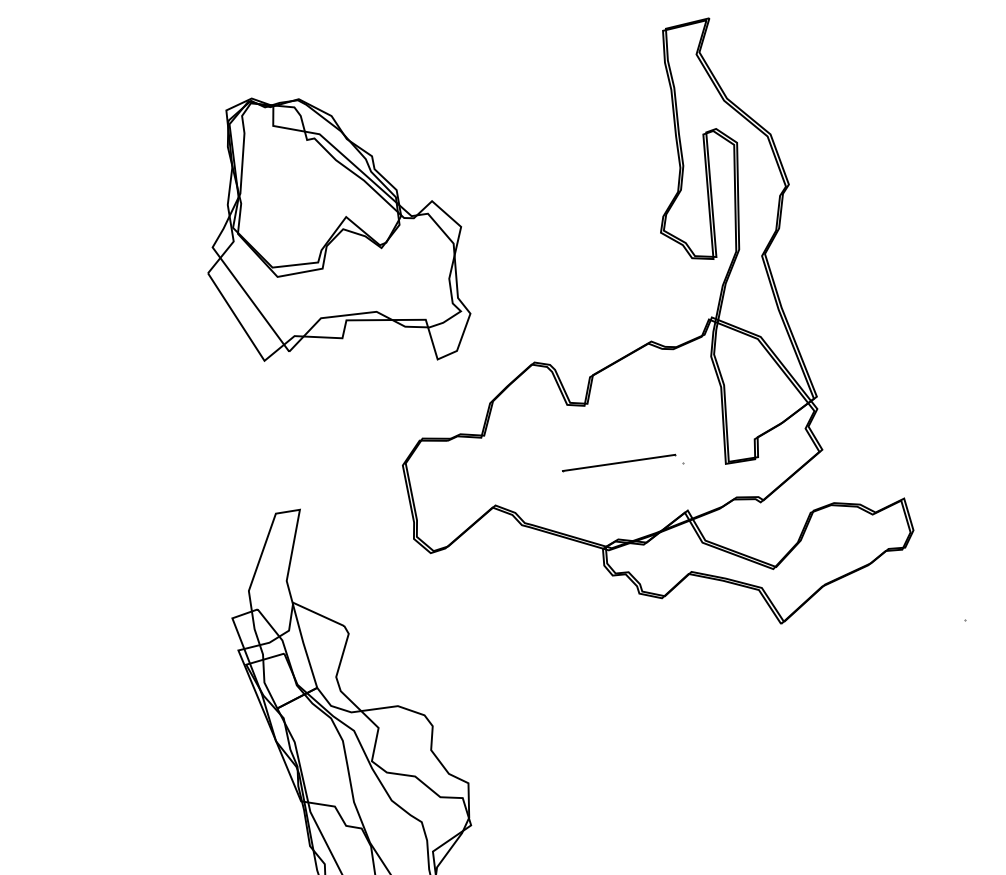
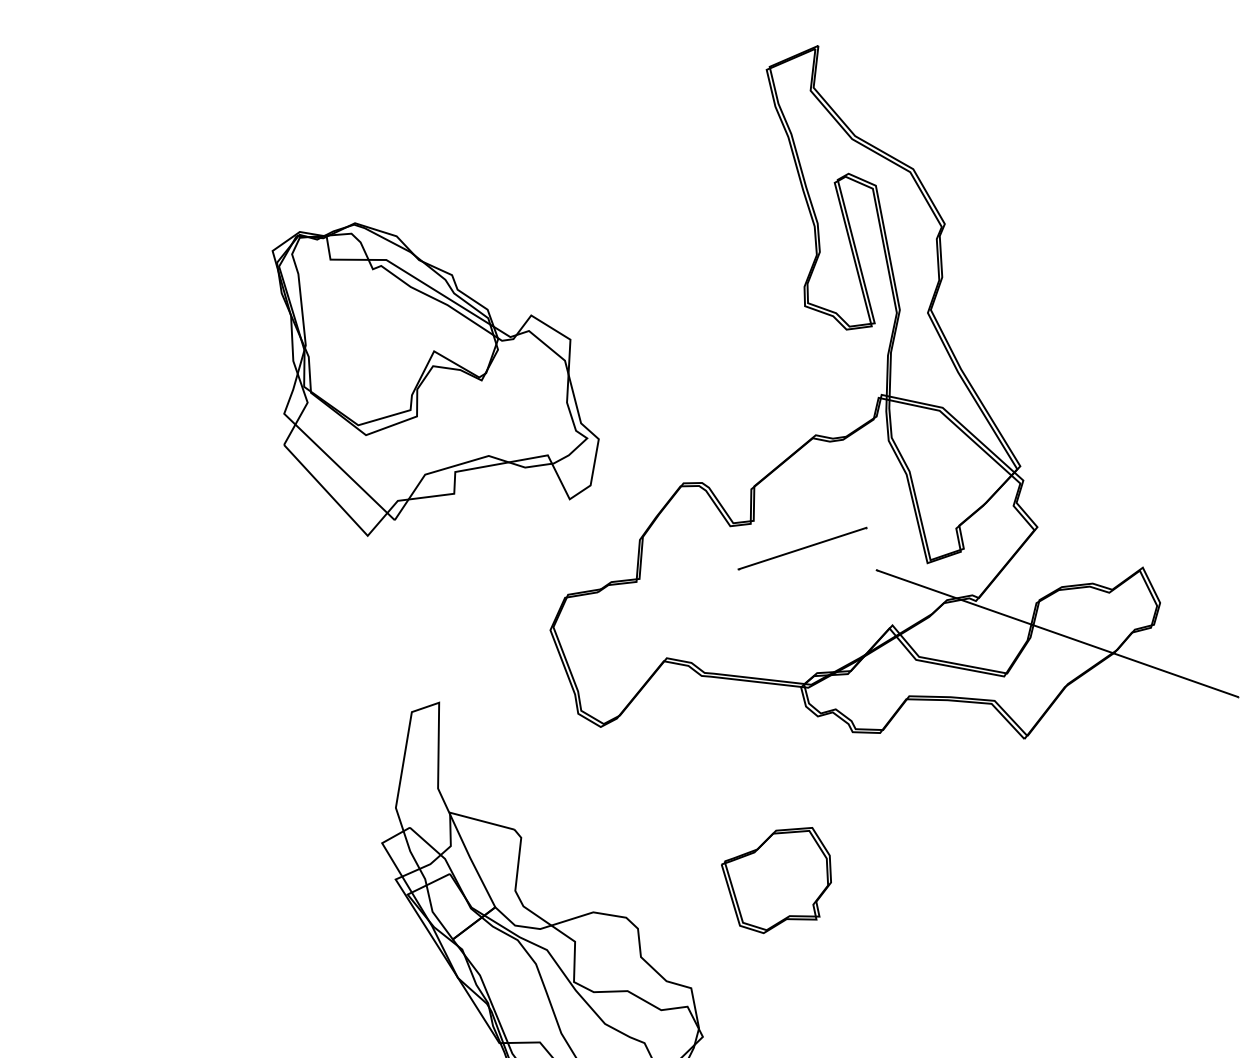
line: (619, 462) -> (802, 548), moved
line: (822, 540) -> (1056, 633), added
part: (554, 705) -> (776, 880), added

